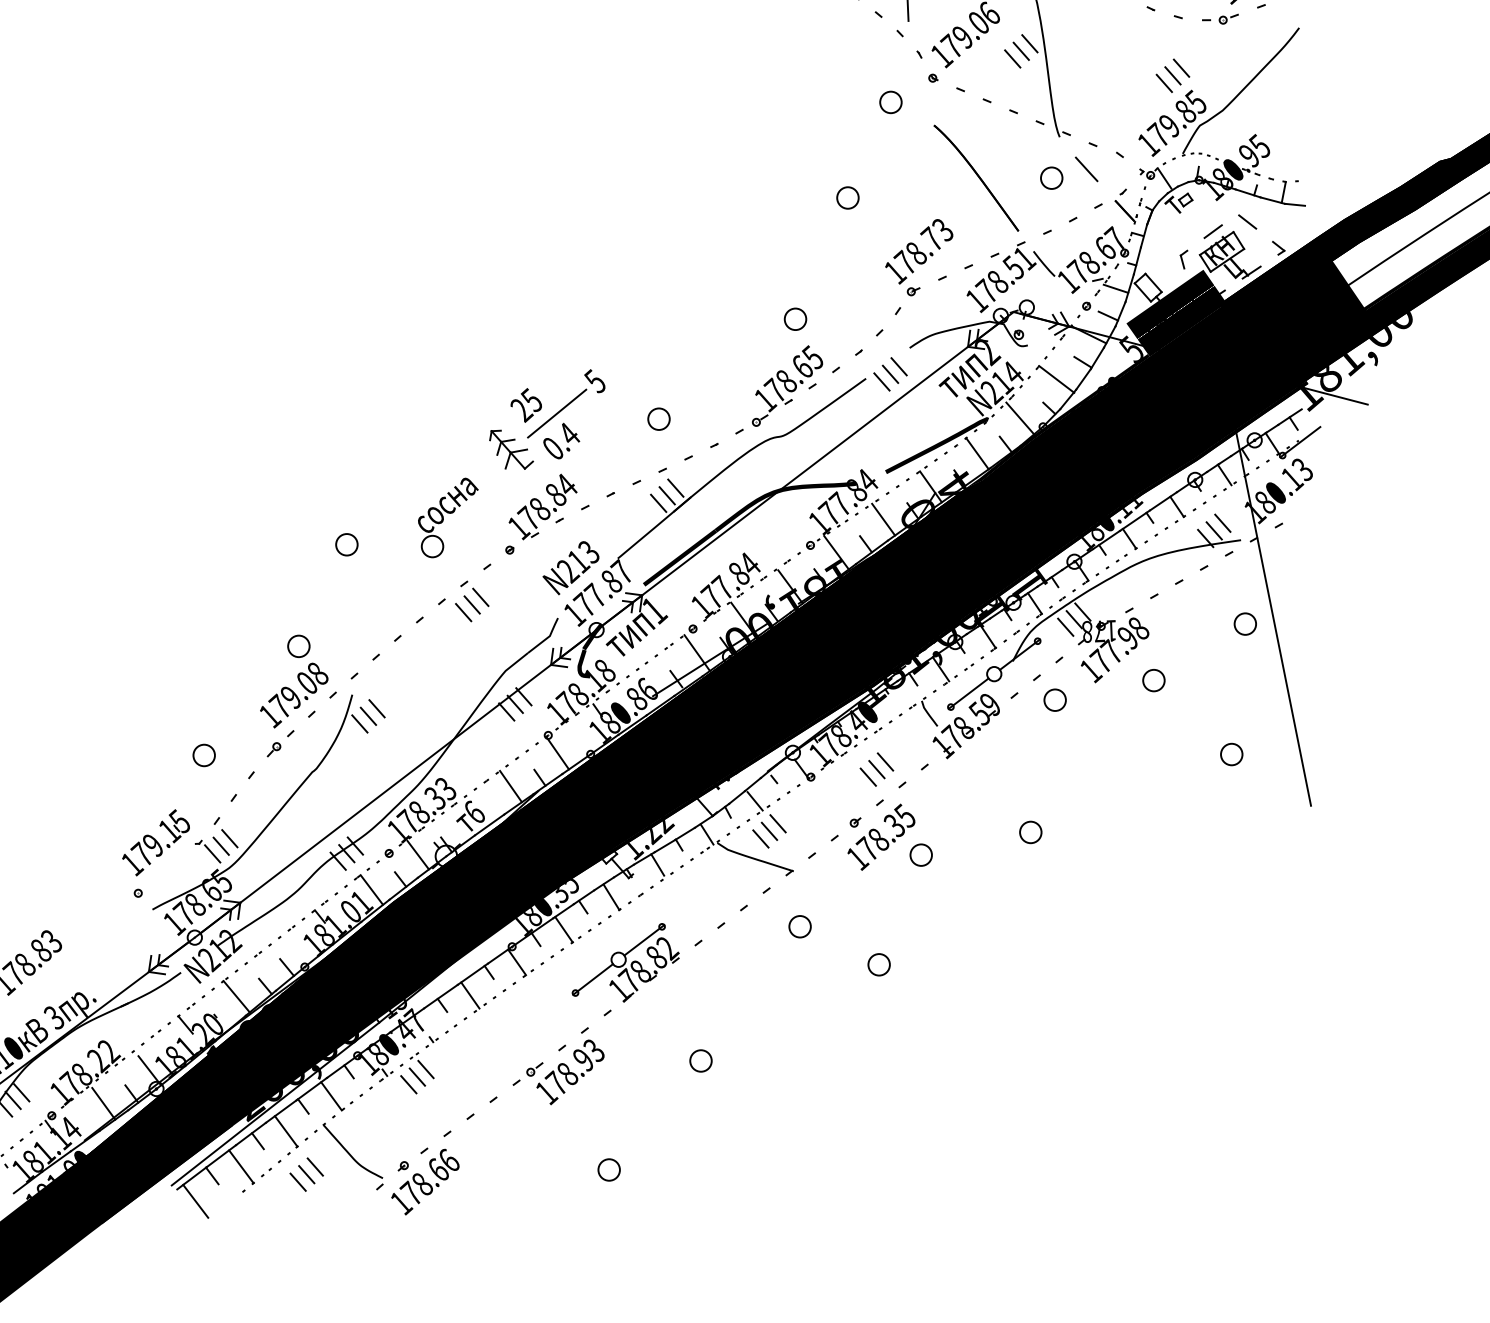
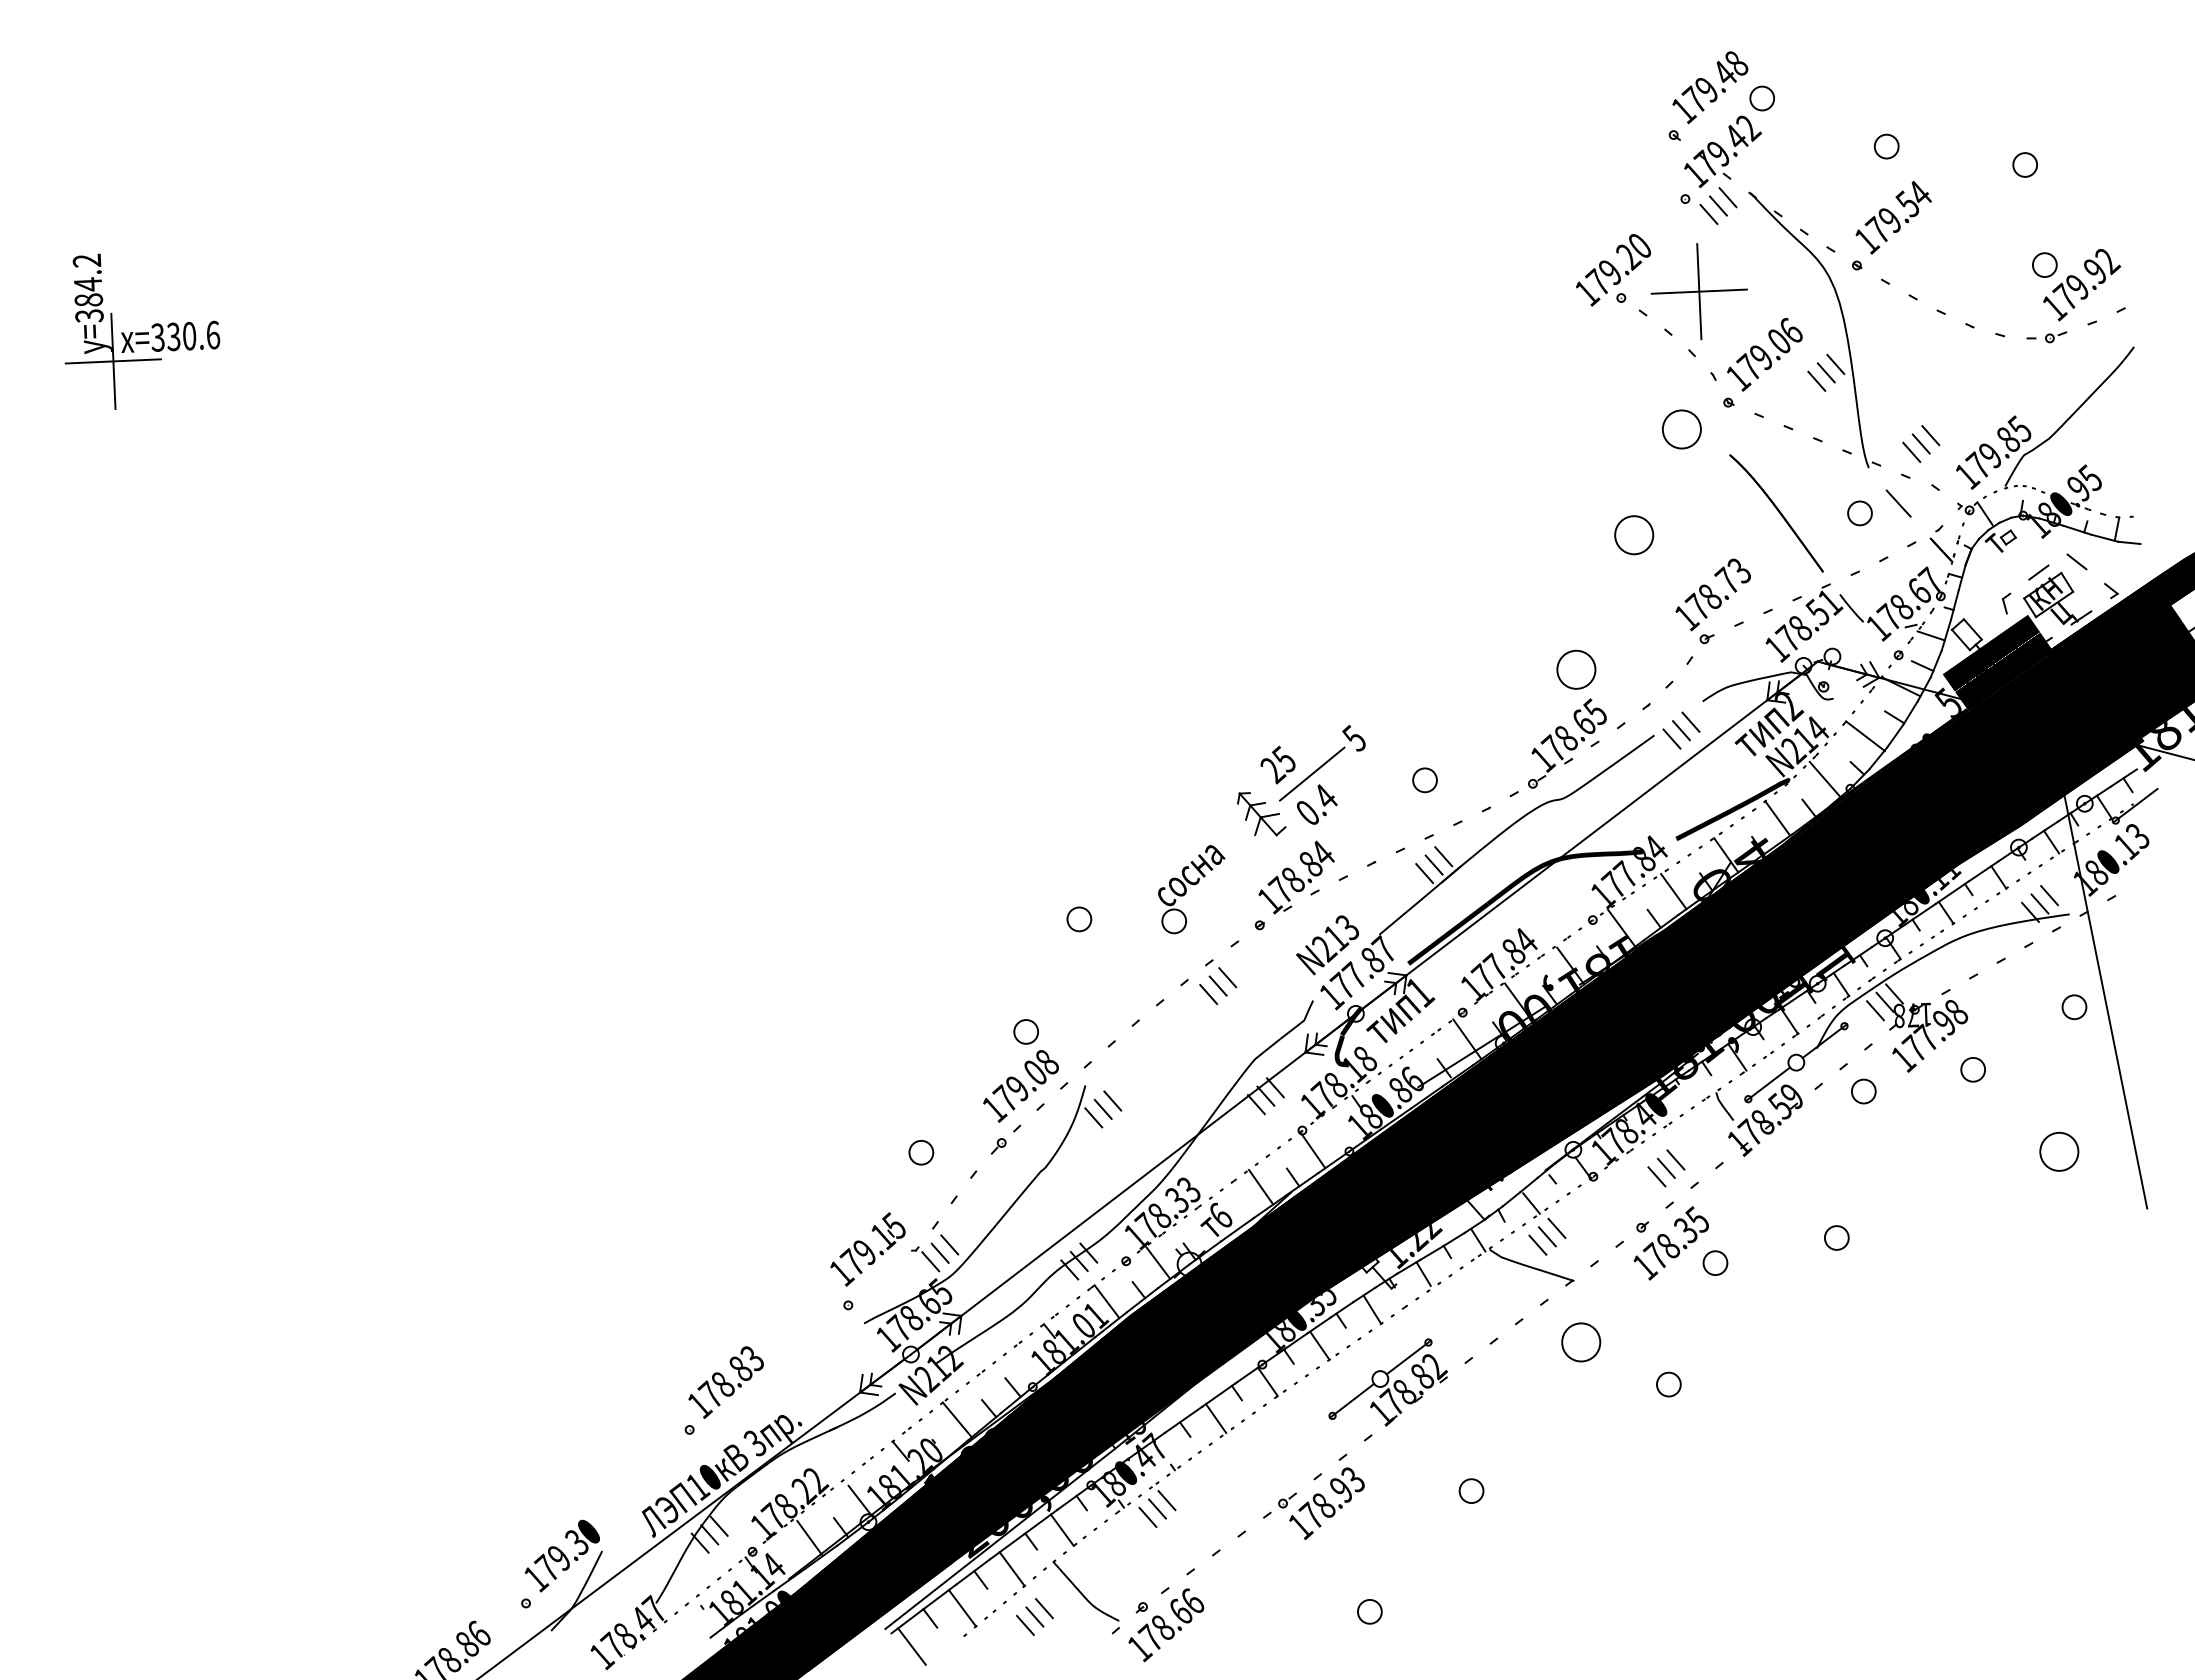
part: (1173, 75) -> (1921, 443), moved
part: (890, 102) -> (1681, 429), size x1.6
part: (848, 198) -> (1634, 535), size x1.6
part: (794, 319) -> (1575, 669), size x1.6
part: (1231, 754) -> (2059, 1151), size x1.6
part: (800, 926) -> (1581, 1342), size x1.6

